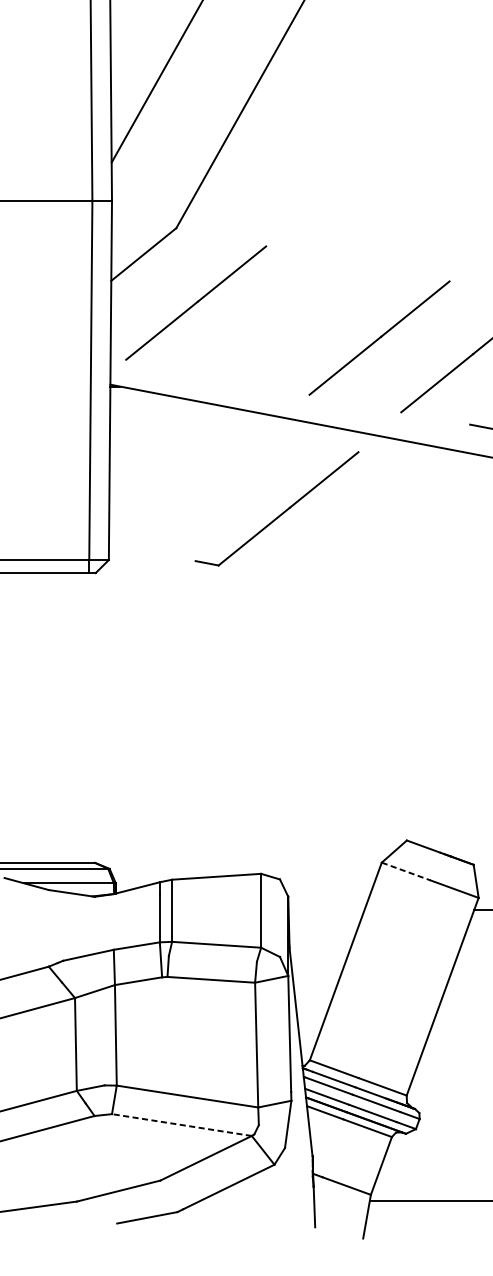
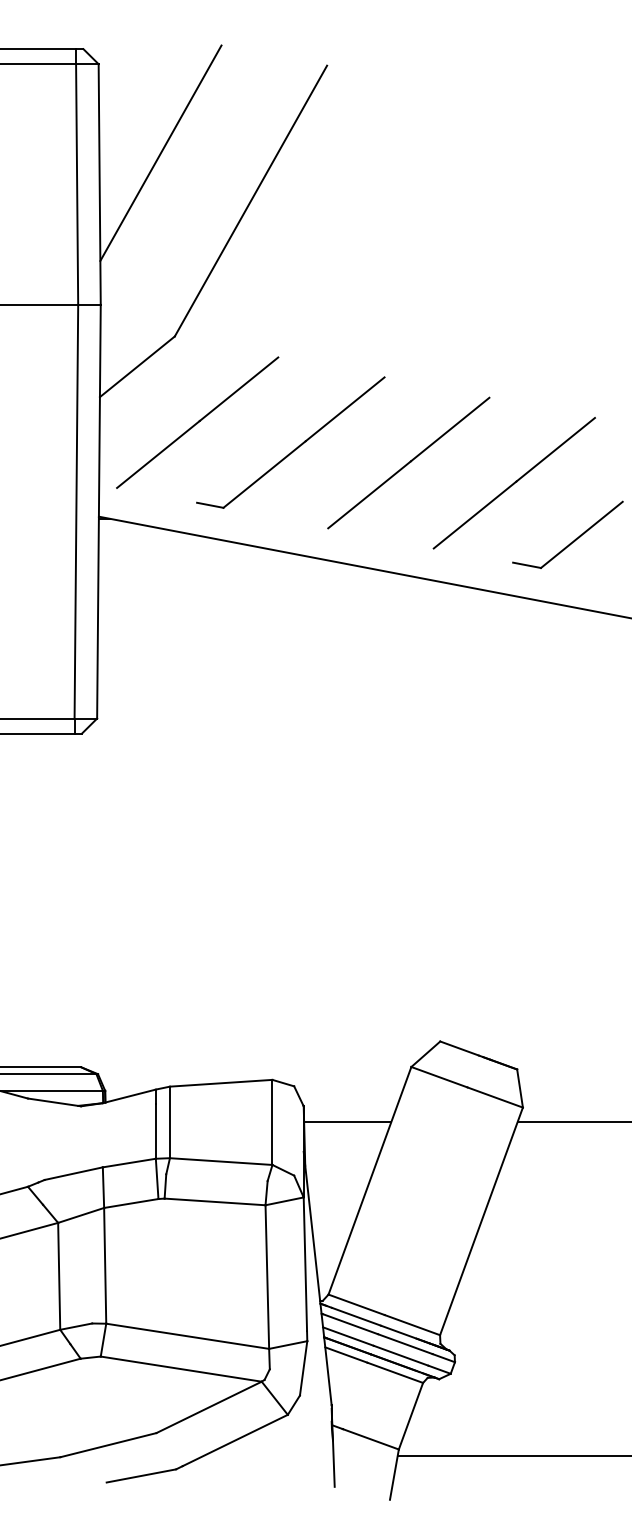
part: (279, 514) -> (293, 449), moved
line: (406, 871) -> (439, 1077), dashed -> solid
line: (326, 909) -> (347, 1121), added
line: (181, 1125) -> (180, 1369), dashed -> solid

